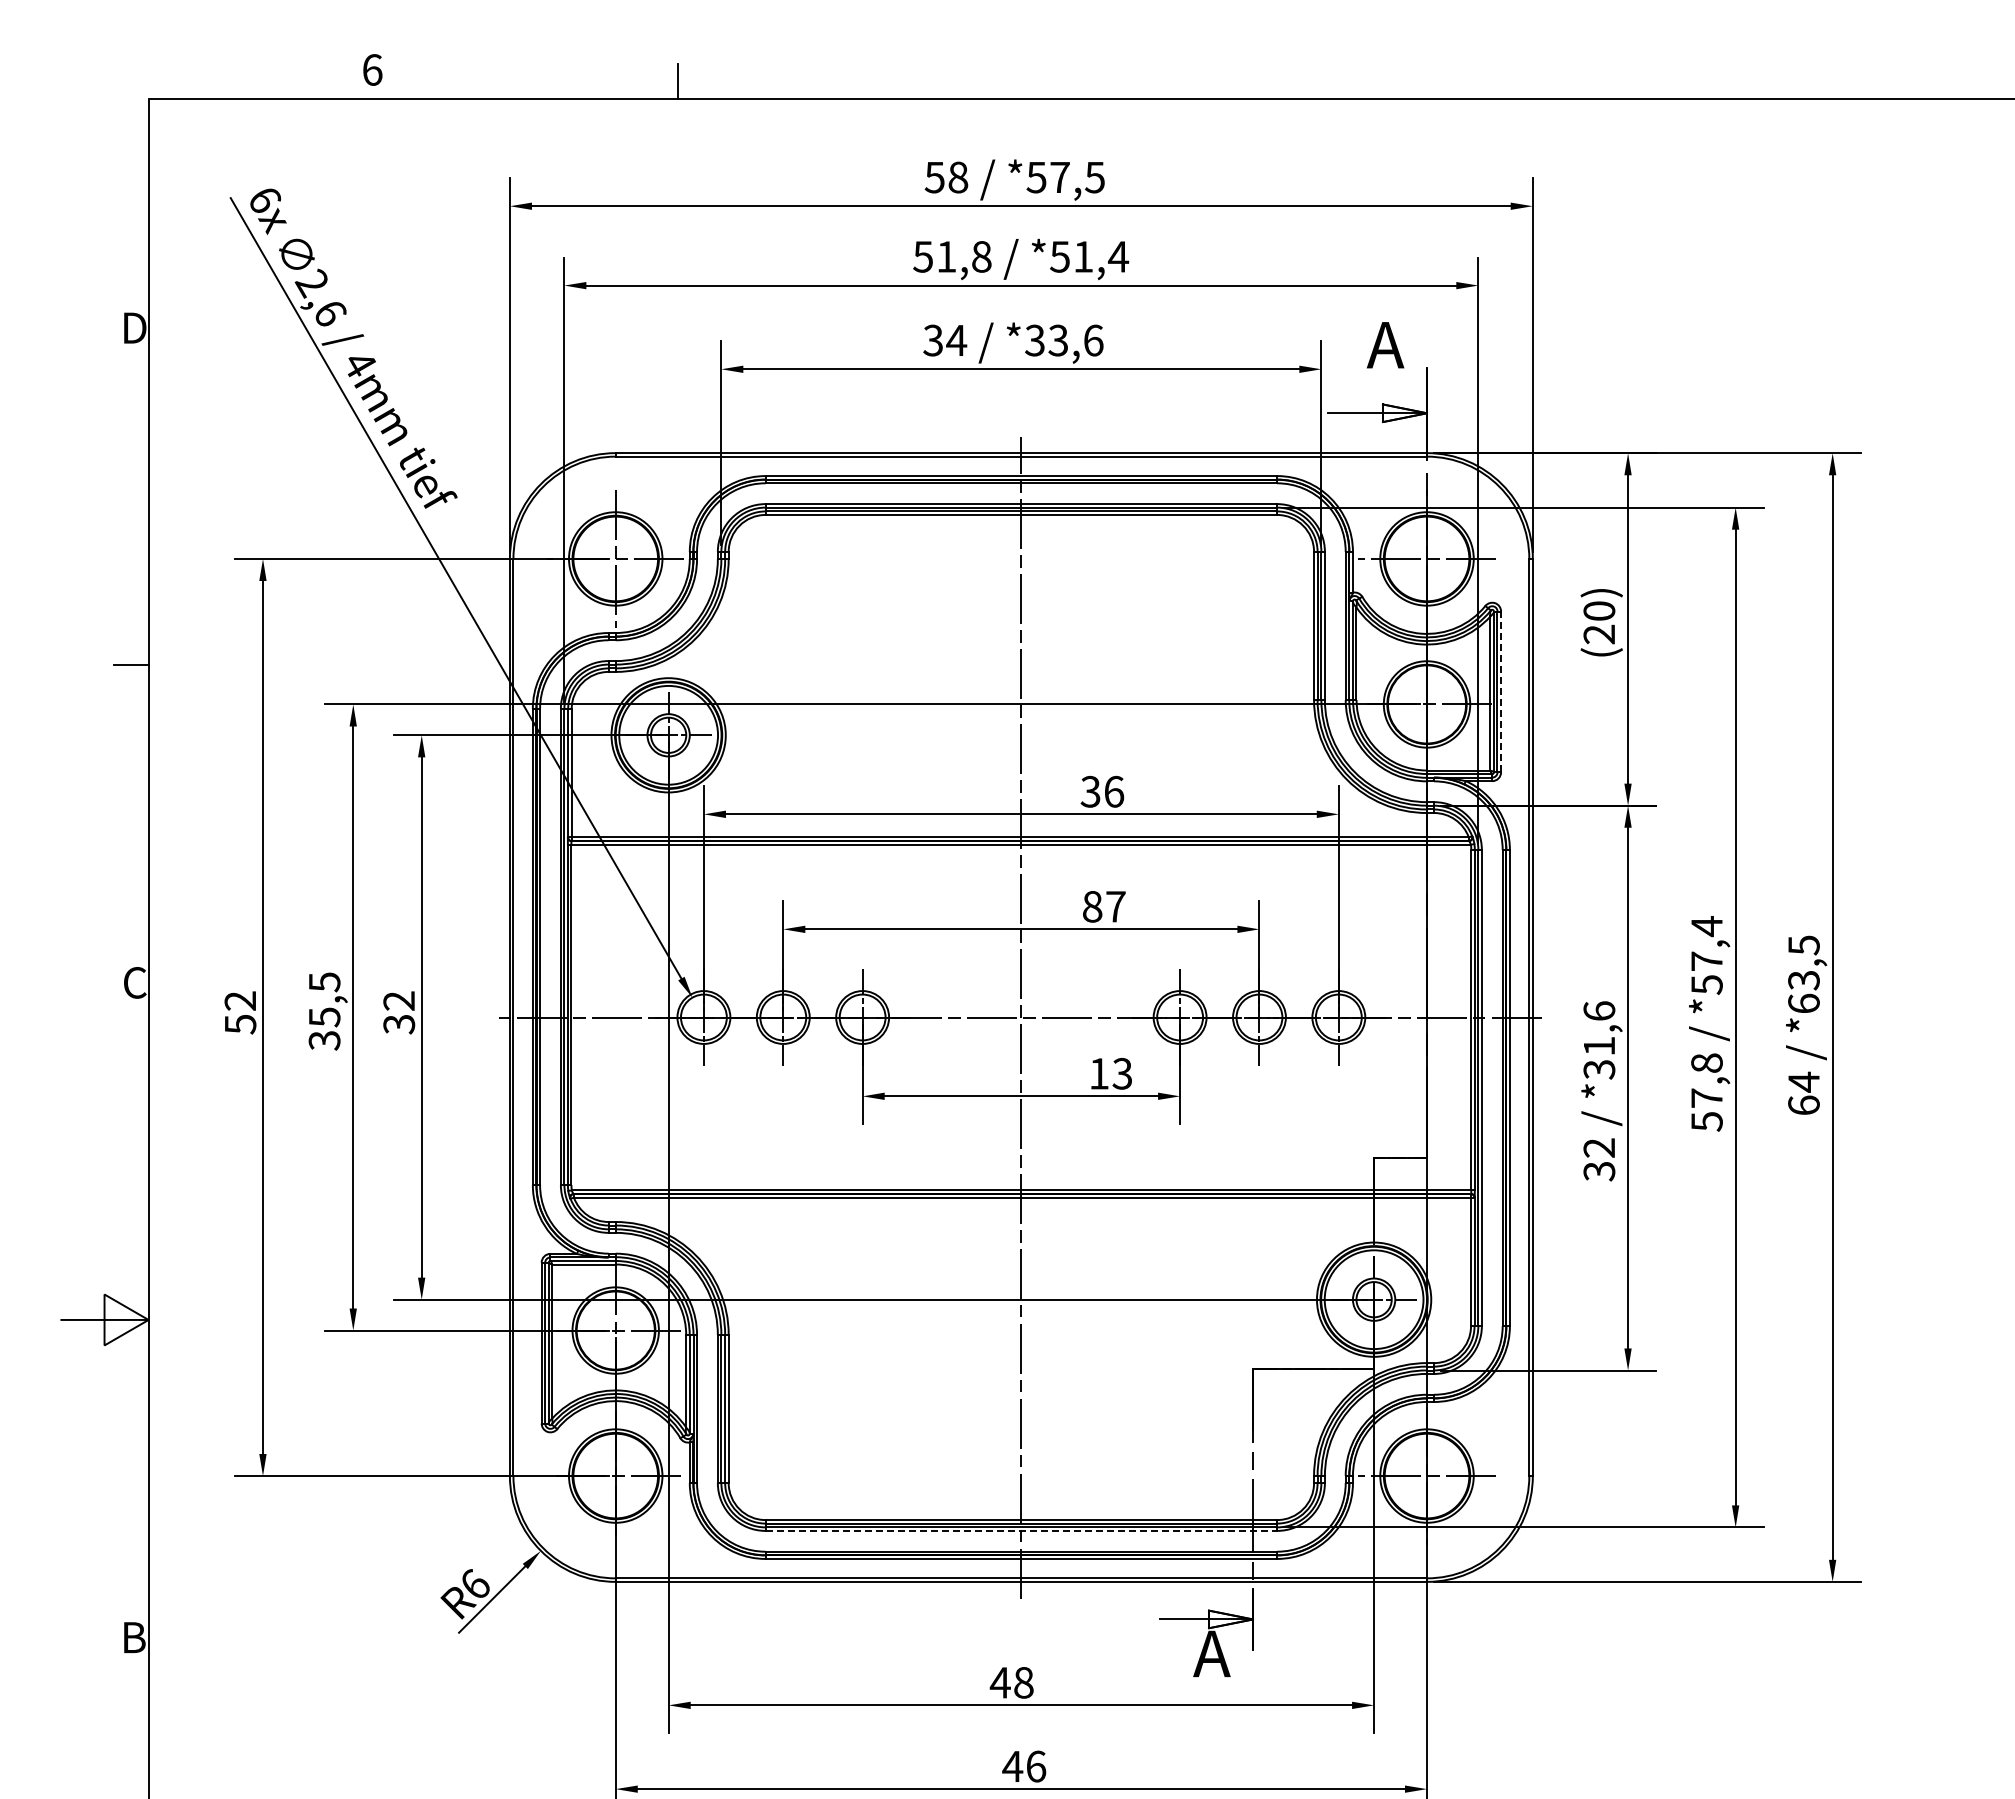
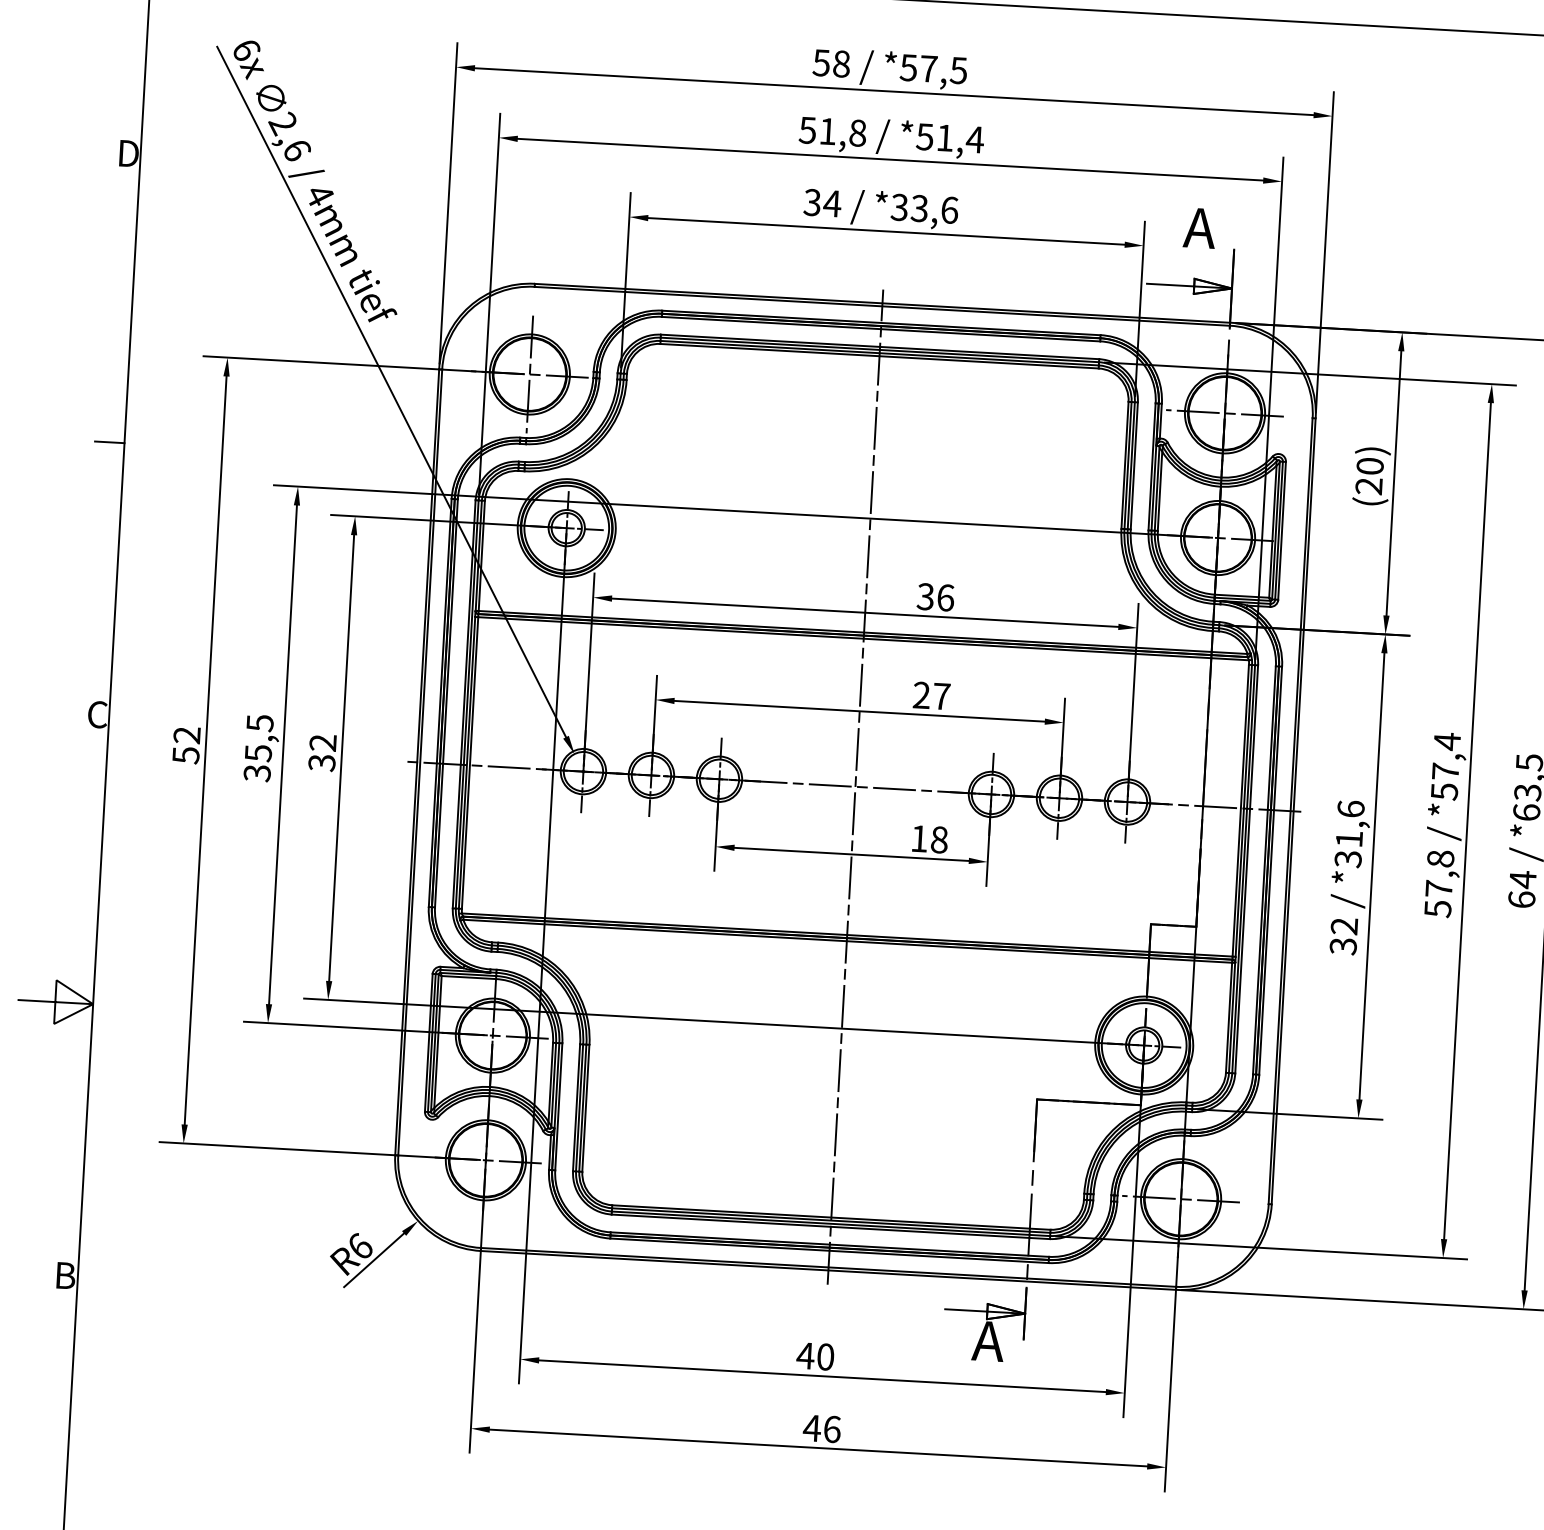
line: (1501, 691) -> (1282, 530), dashed -> solid
text: (1092, 906) -> (921, 695), 87 -> 27
text: (1122, 1073) -> (939, 839), 13 -> 18
line: (1021, 1531) -> (830, 1227), dashed -> solid
text: (1023, 1682) -> (825, 1356), 48 -> 40

